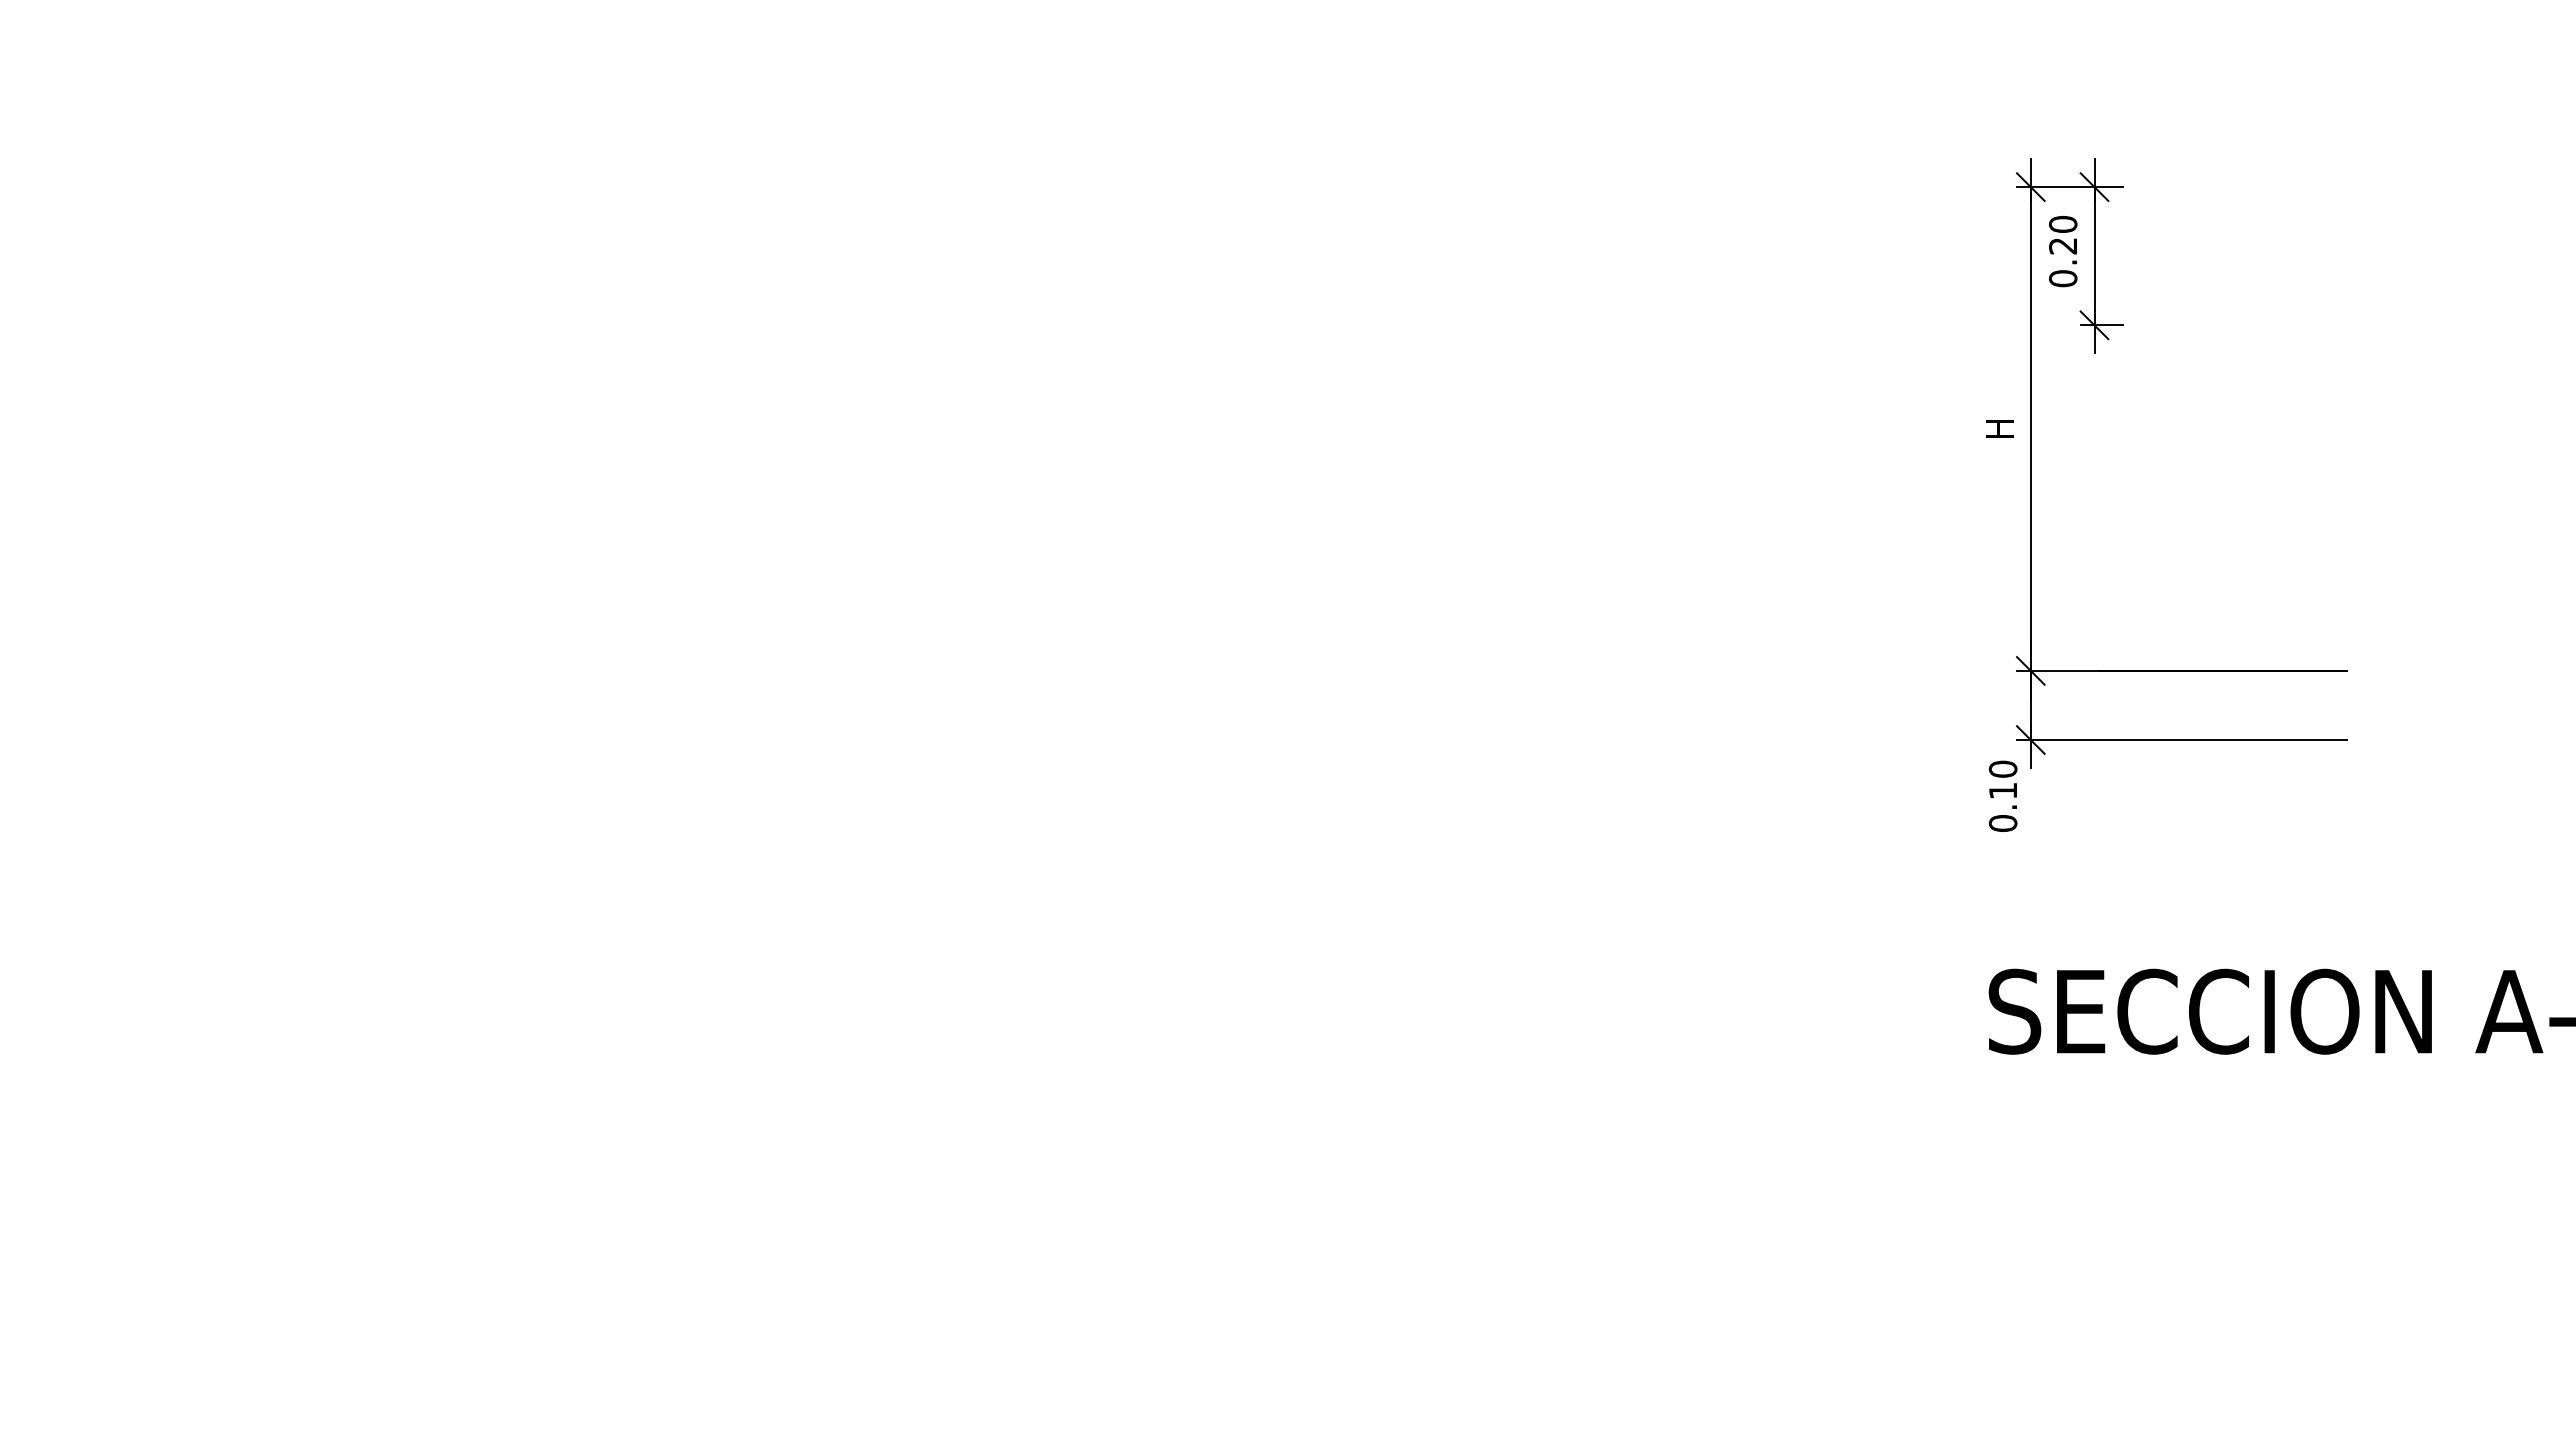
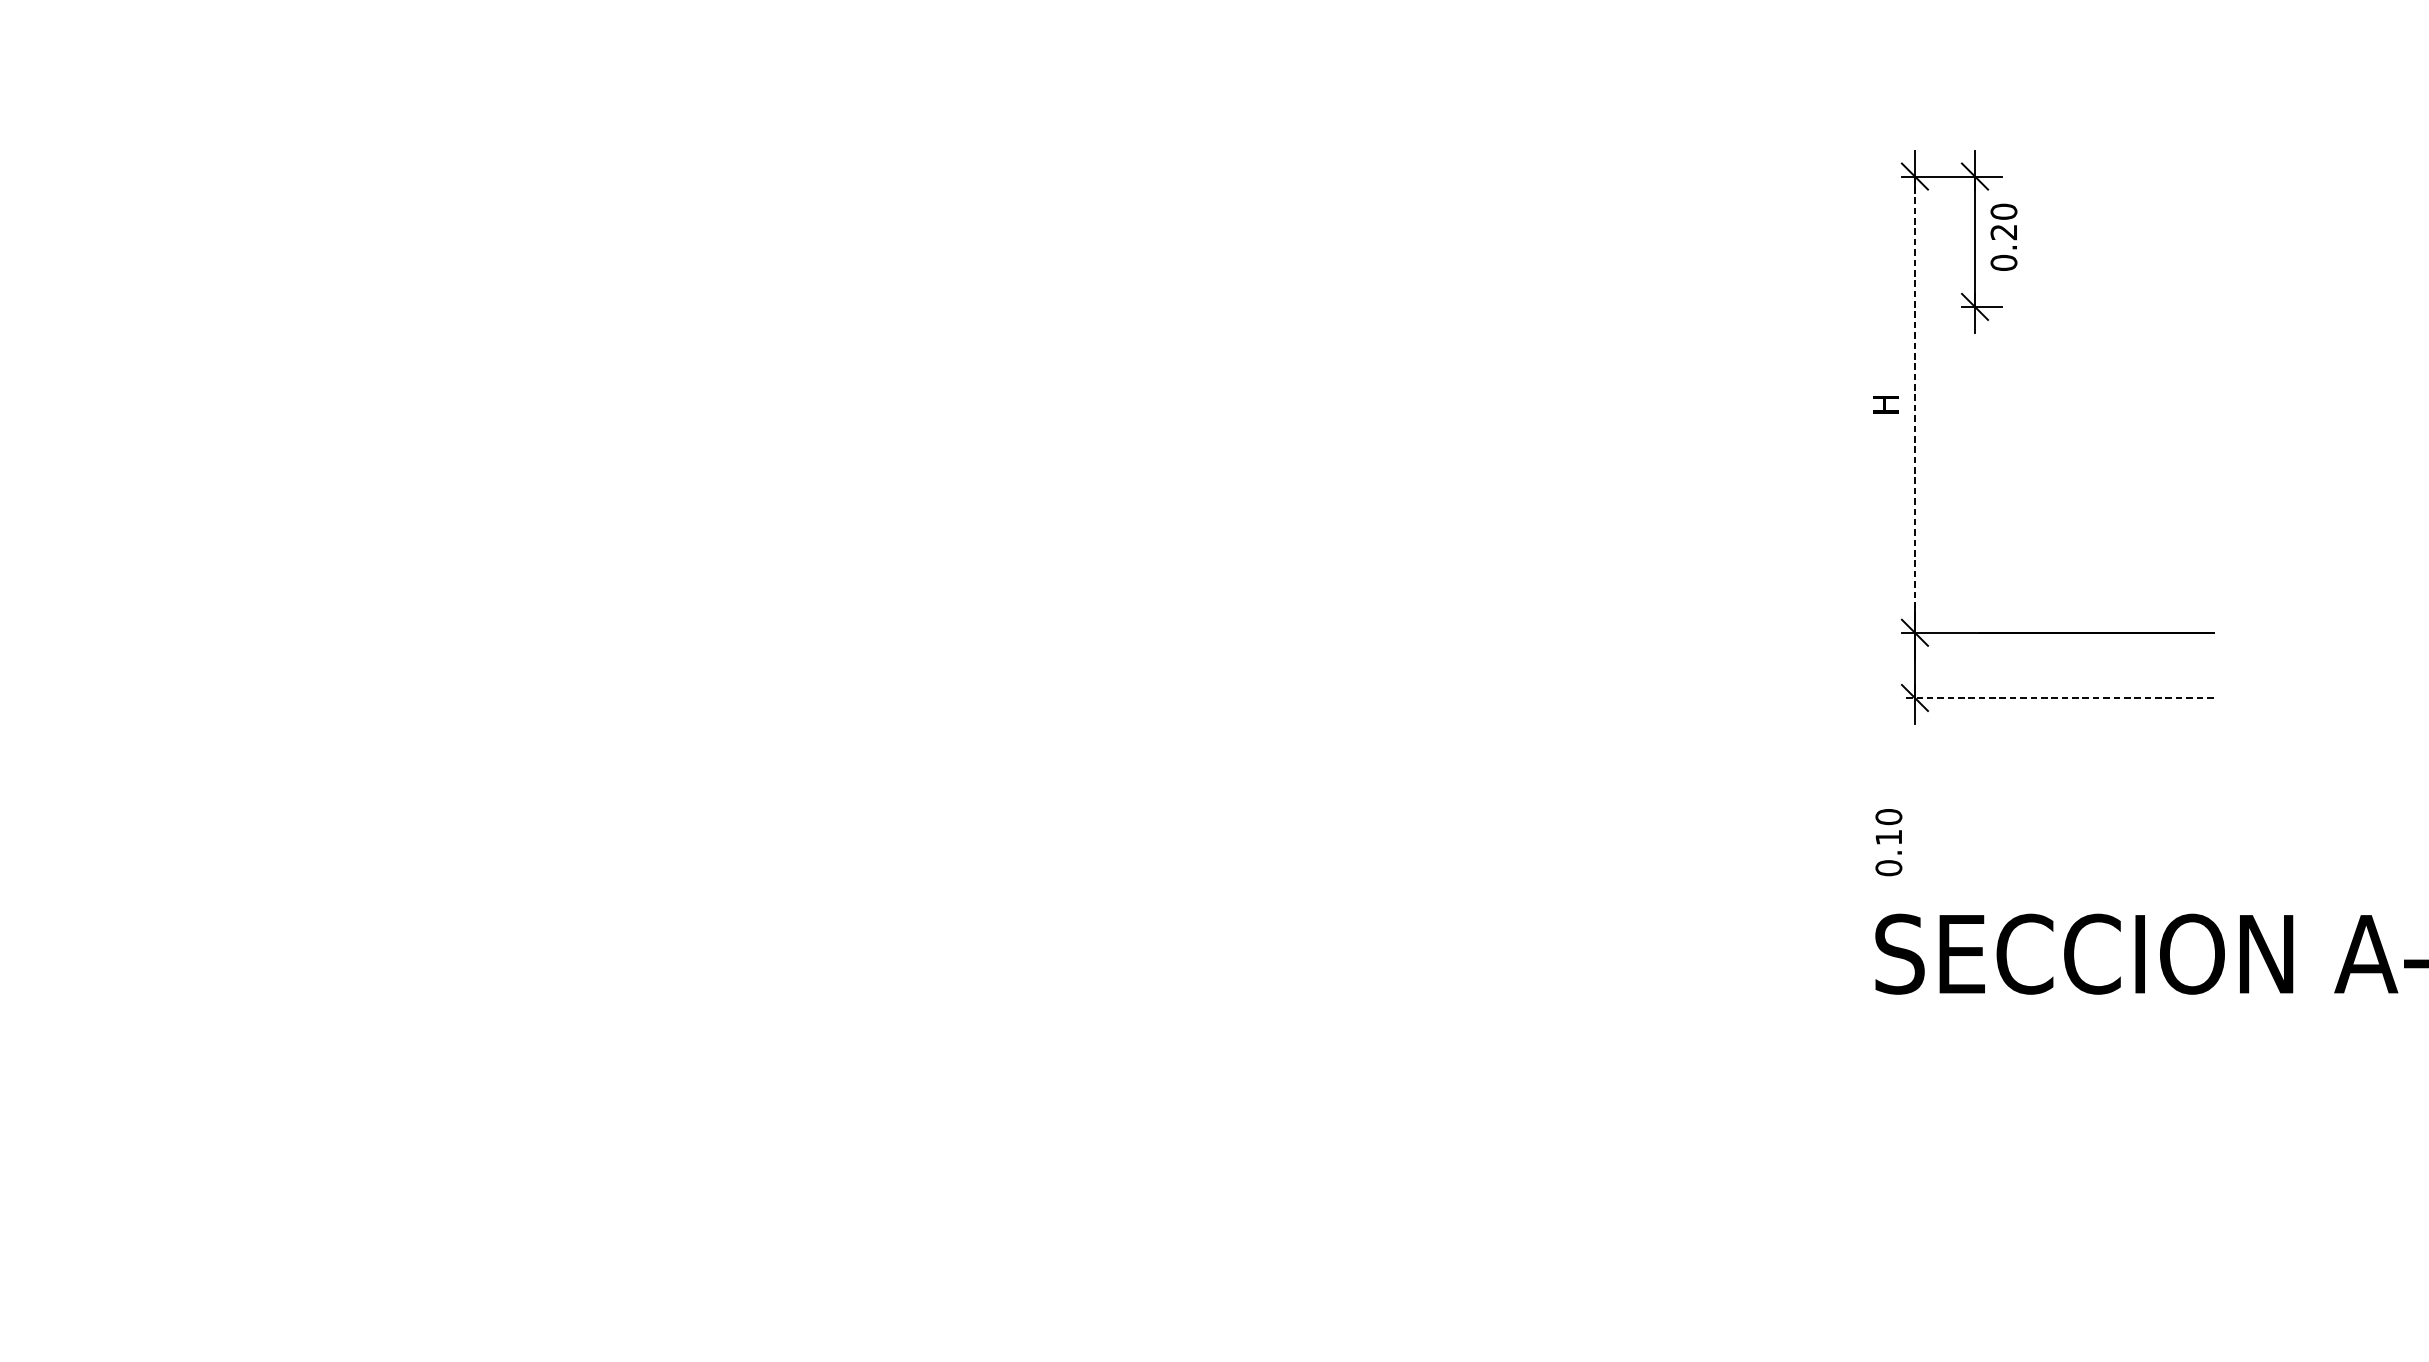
text: (2063, 251) -> (2004, 237), moved
line: (2030, 429) -> (1914, 405), solid -> dashed
line: (2181, 740) -> (2057, 698), solid -> dashed
text: (2002, 795) -> (1888, 841), moved

